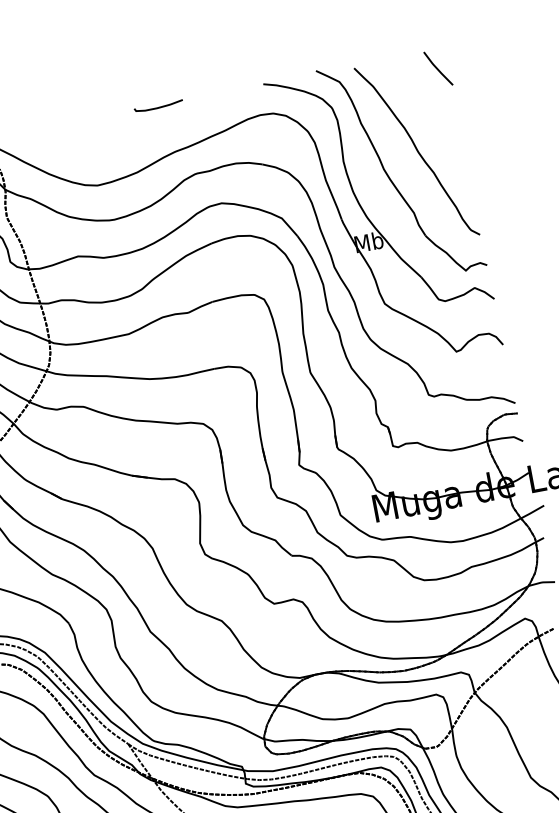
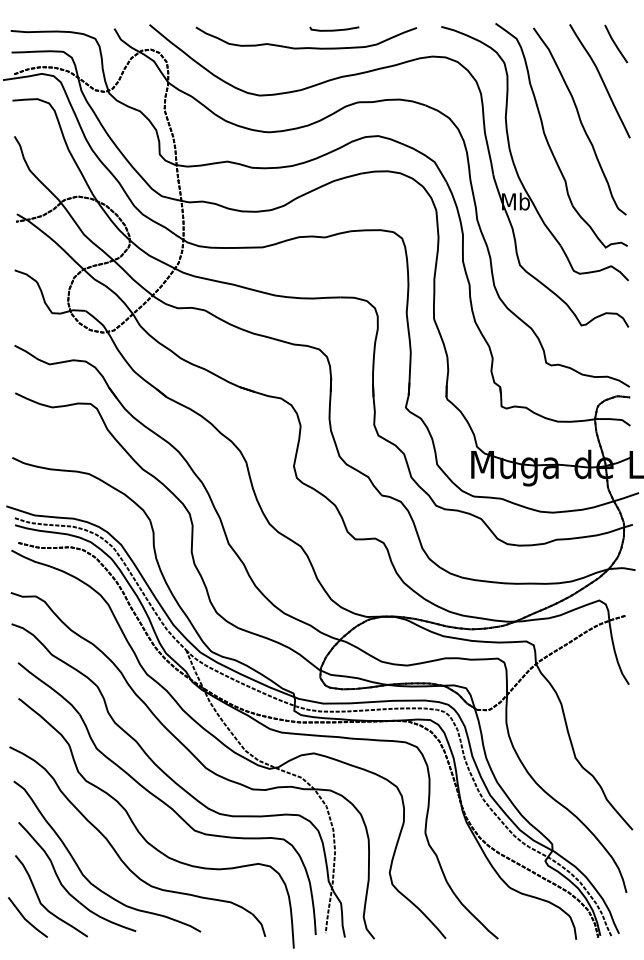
curve: (430, 107) -> (601, 80), added
curve: (134, 129) -> (306, 47), added

